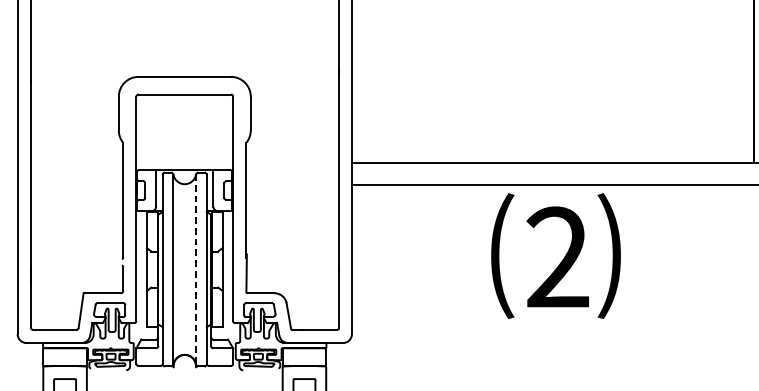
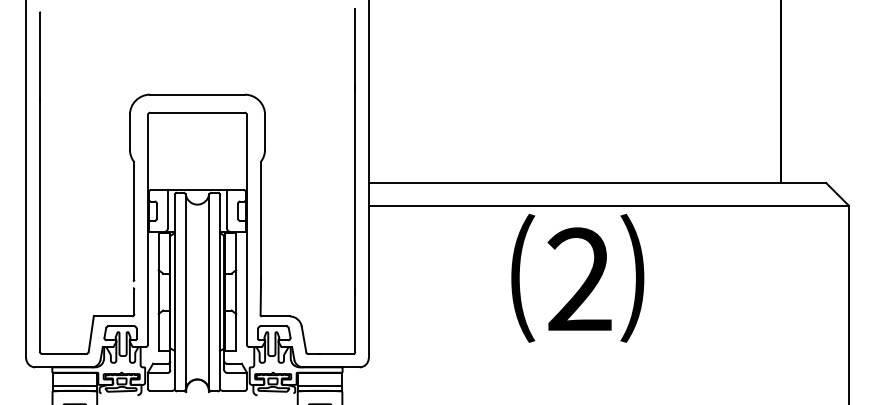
line: (196, 269) -> (209, 292), dashed -> solid
line: (64, 361) -> (74, 386), added
line: (303, 361) -> (319, 386), added

